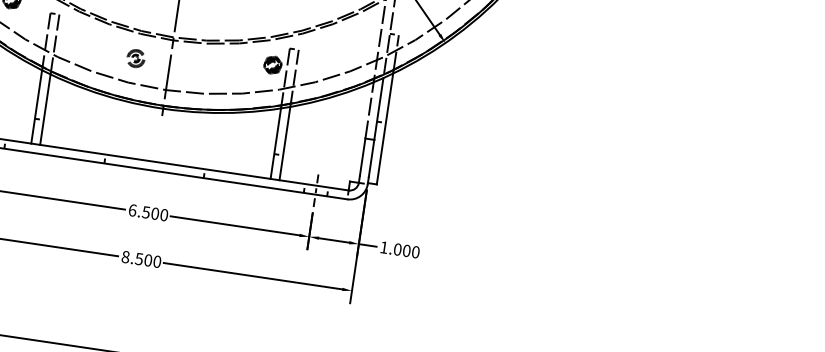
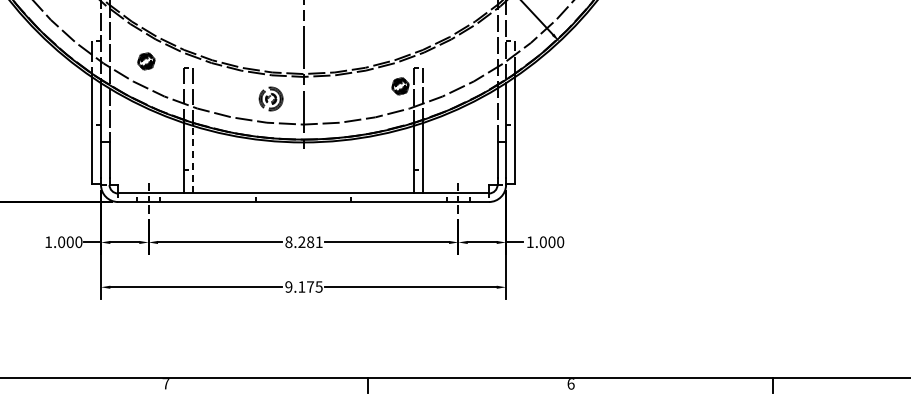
part: (135, 58) -> (270, 99), size x1.4
line: (44, 109) -> (192, 159), solid -> dashed
text: (147, 212) -> (303, 242), 6.500 -> 8.281
text: (141, 258) -> (303, 286), 8.500 -> 9.175

